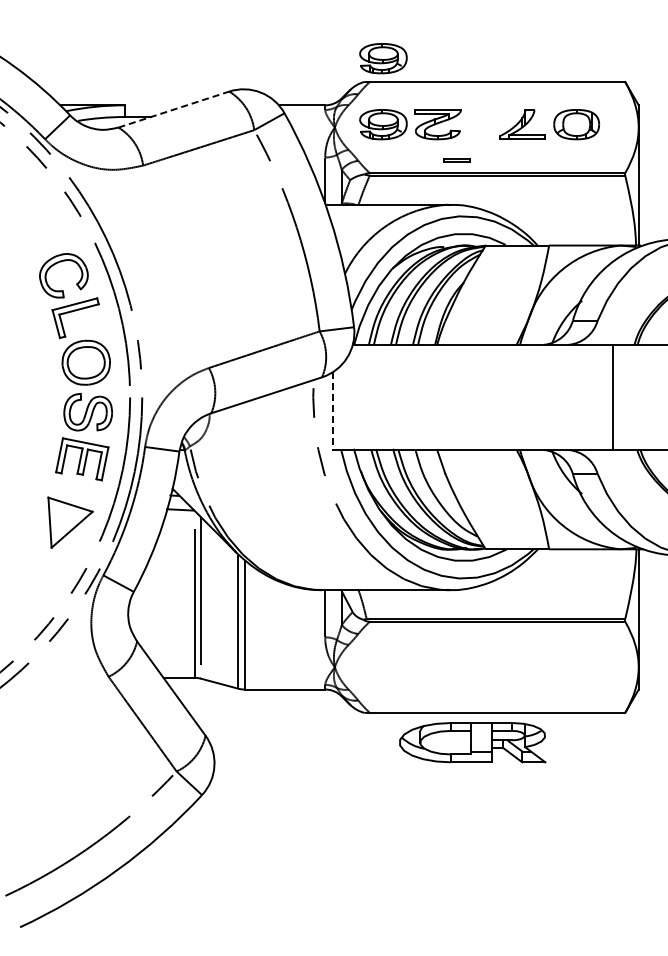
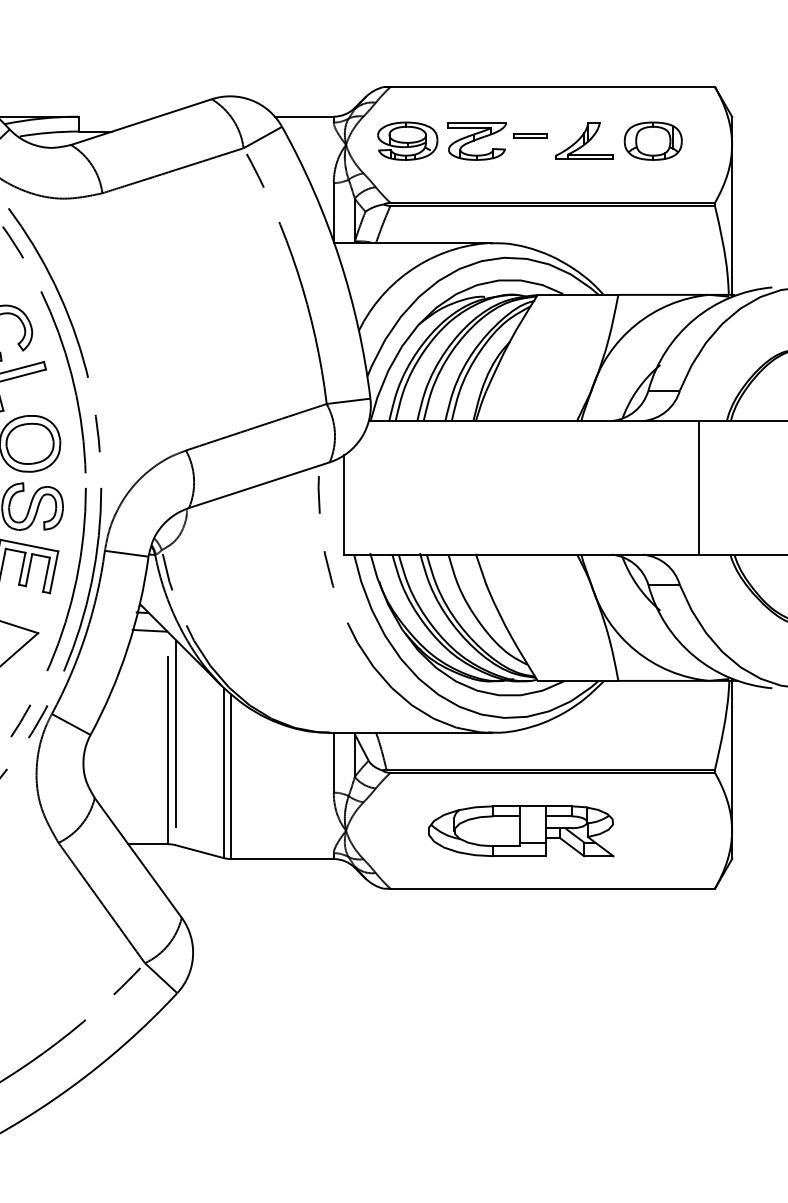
part: (383, 58) -> (407, 57), removed
line: (174, 109) -> (142, 122), dashed -> solid
line: (456, 159) -> (529, 134), moved
line: (333, 411) -> (344, 505), dashed -> solid
part: (472, 742) -> (520, 831), moved

